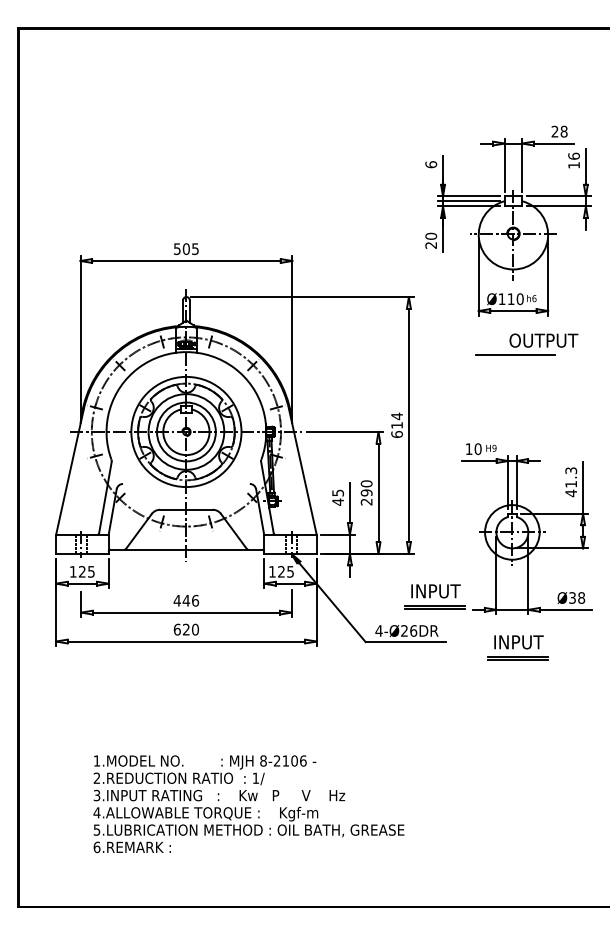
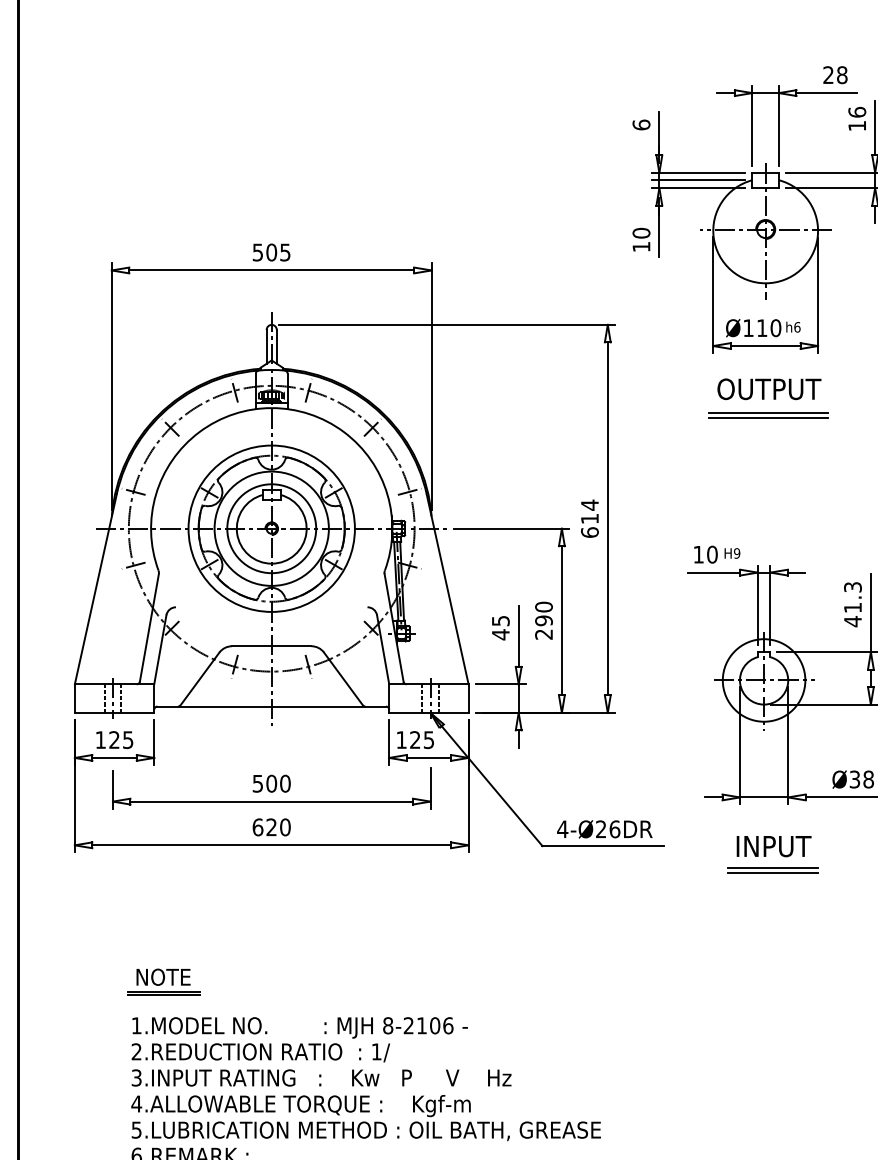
text: (430, 245) -> (640, 247), 20 -> 10
text: (543, 340) -> (768, 389), moved
line: (515, 358) -> (768, 417), added
part: (434, 596) -> (646, 777), removed
text: (186, 600) -> (271, 783), 446 -> 500
part: (115, 732) -> (164, 982), added

